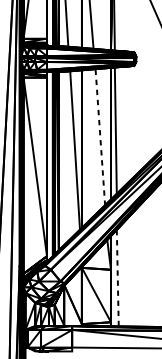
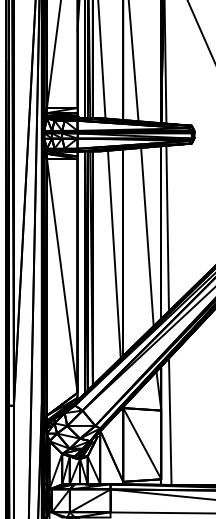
line: (100, 136) -> (147, 236), dashed -> solid
line: (117, 277) -> (170, 420), dashed -> solid

